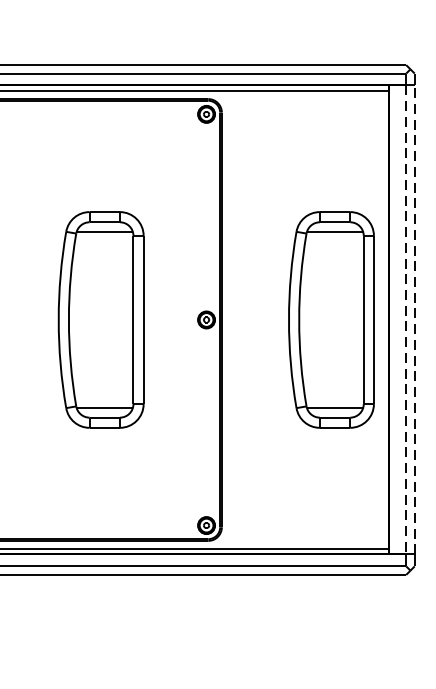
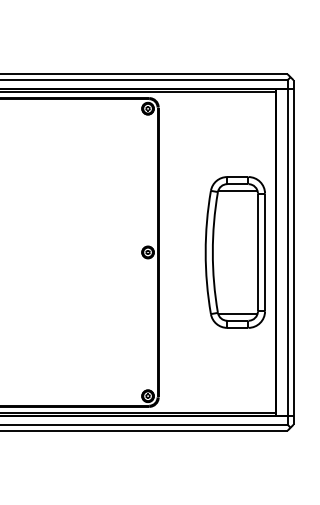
part: (99, 320) -> (73, 252), removed
line: (406, 320) -> (287, 252), dashed -> solid
line: (414, 320) -> (293, 252), dashed -> solid

